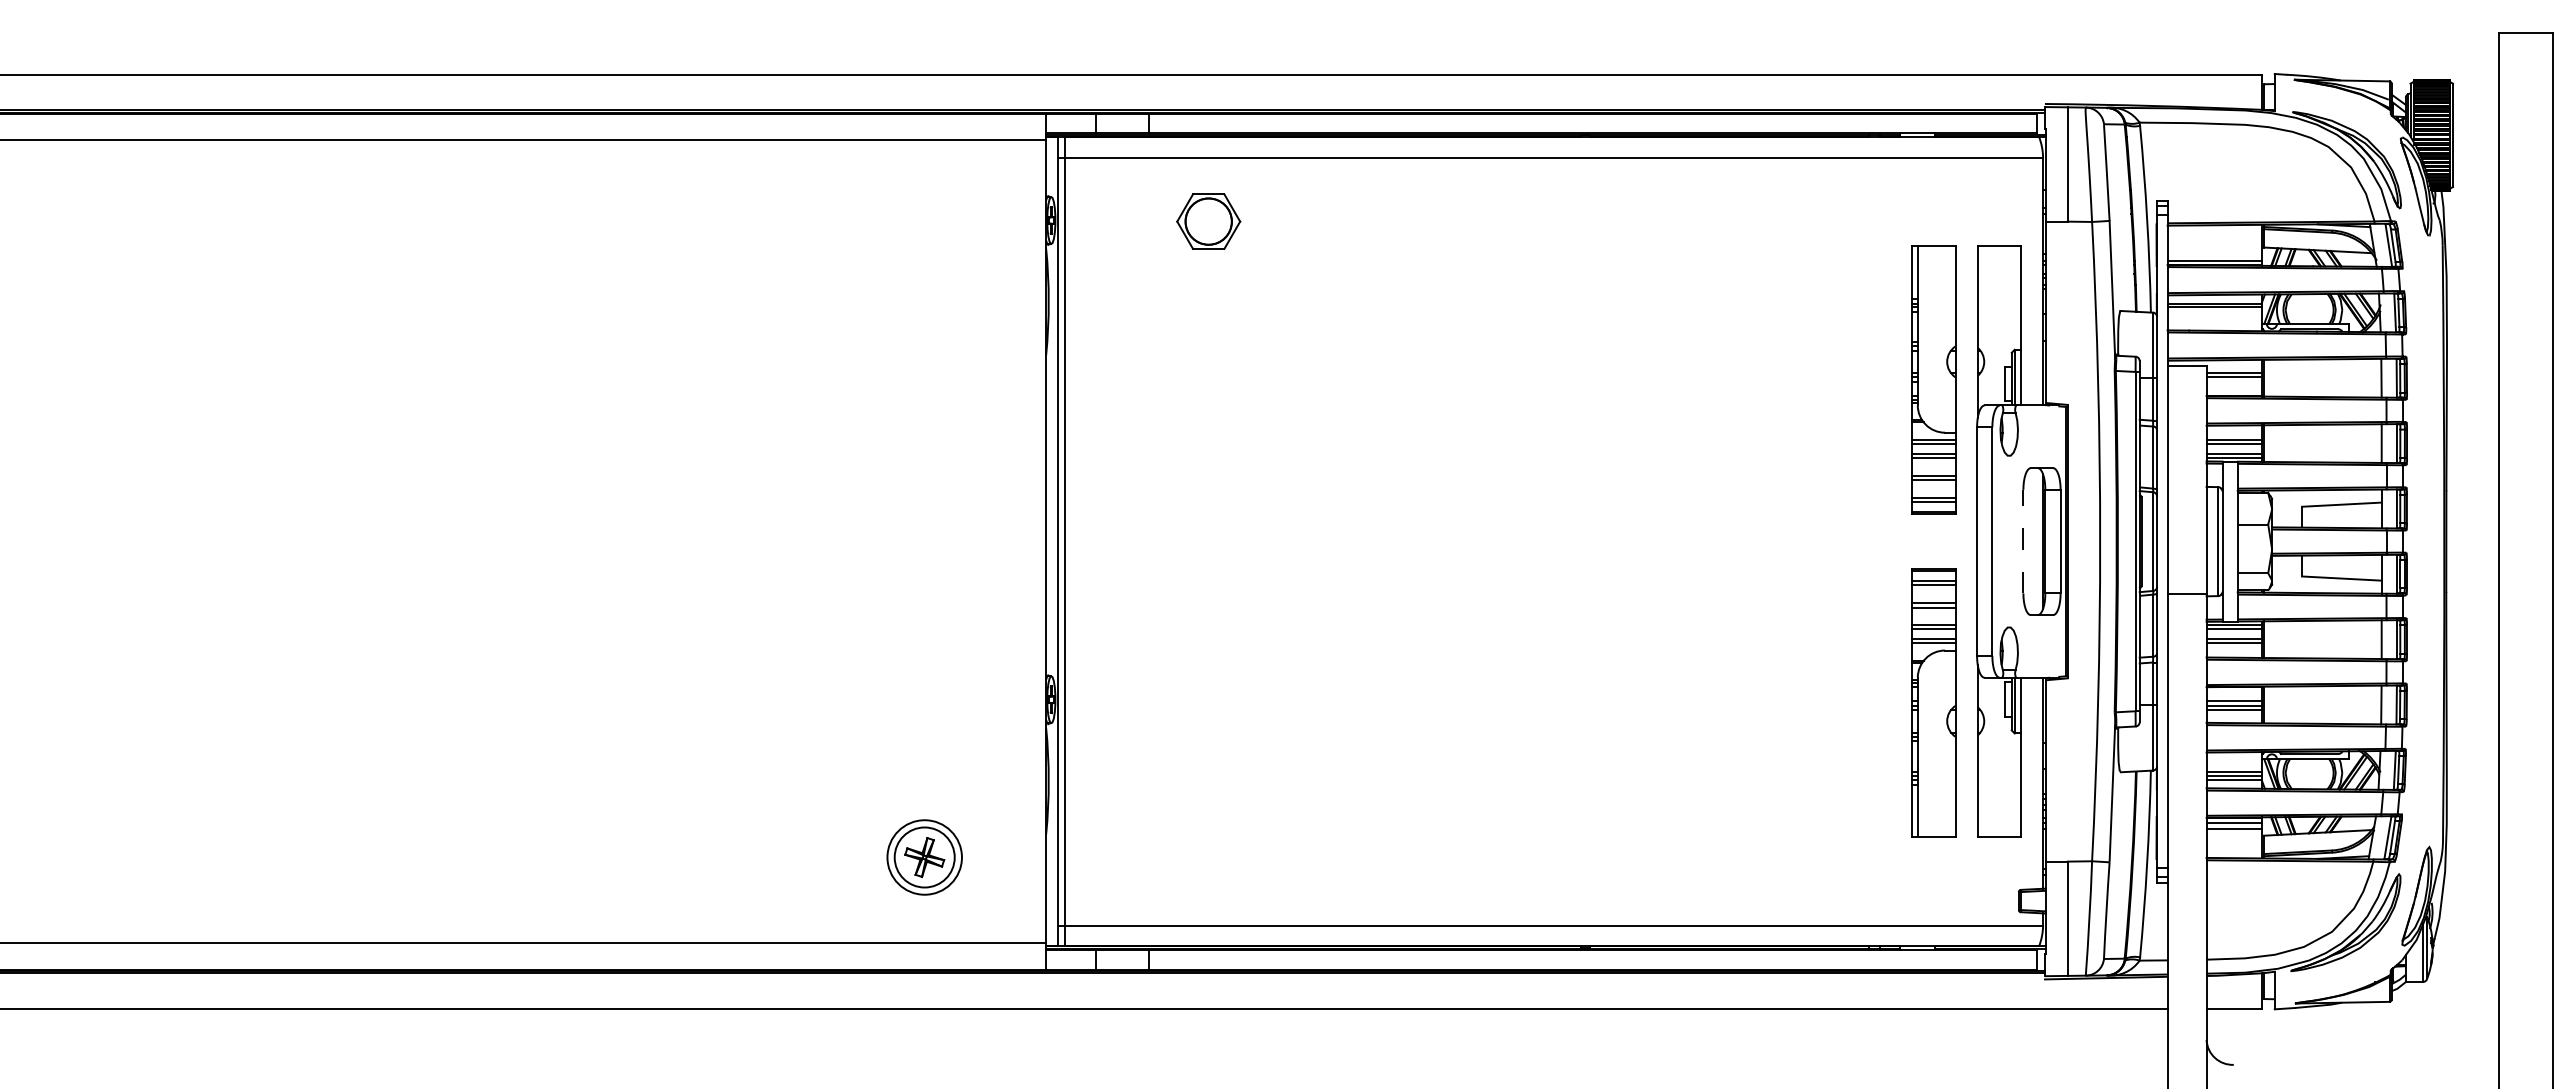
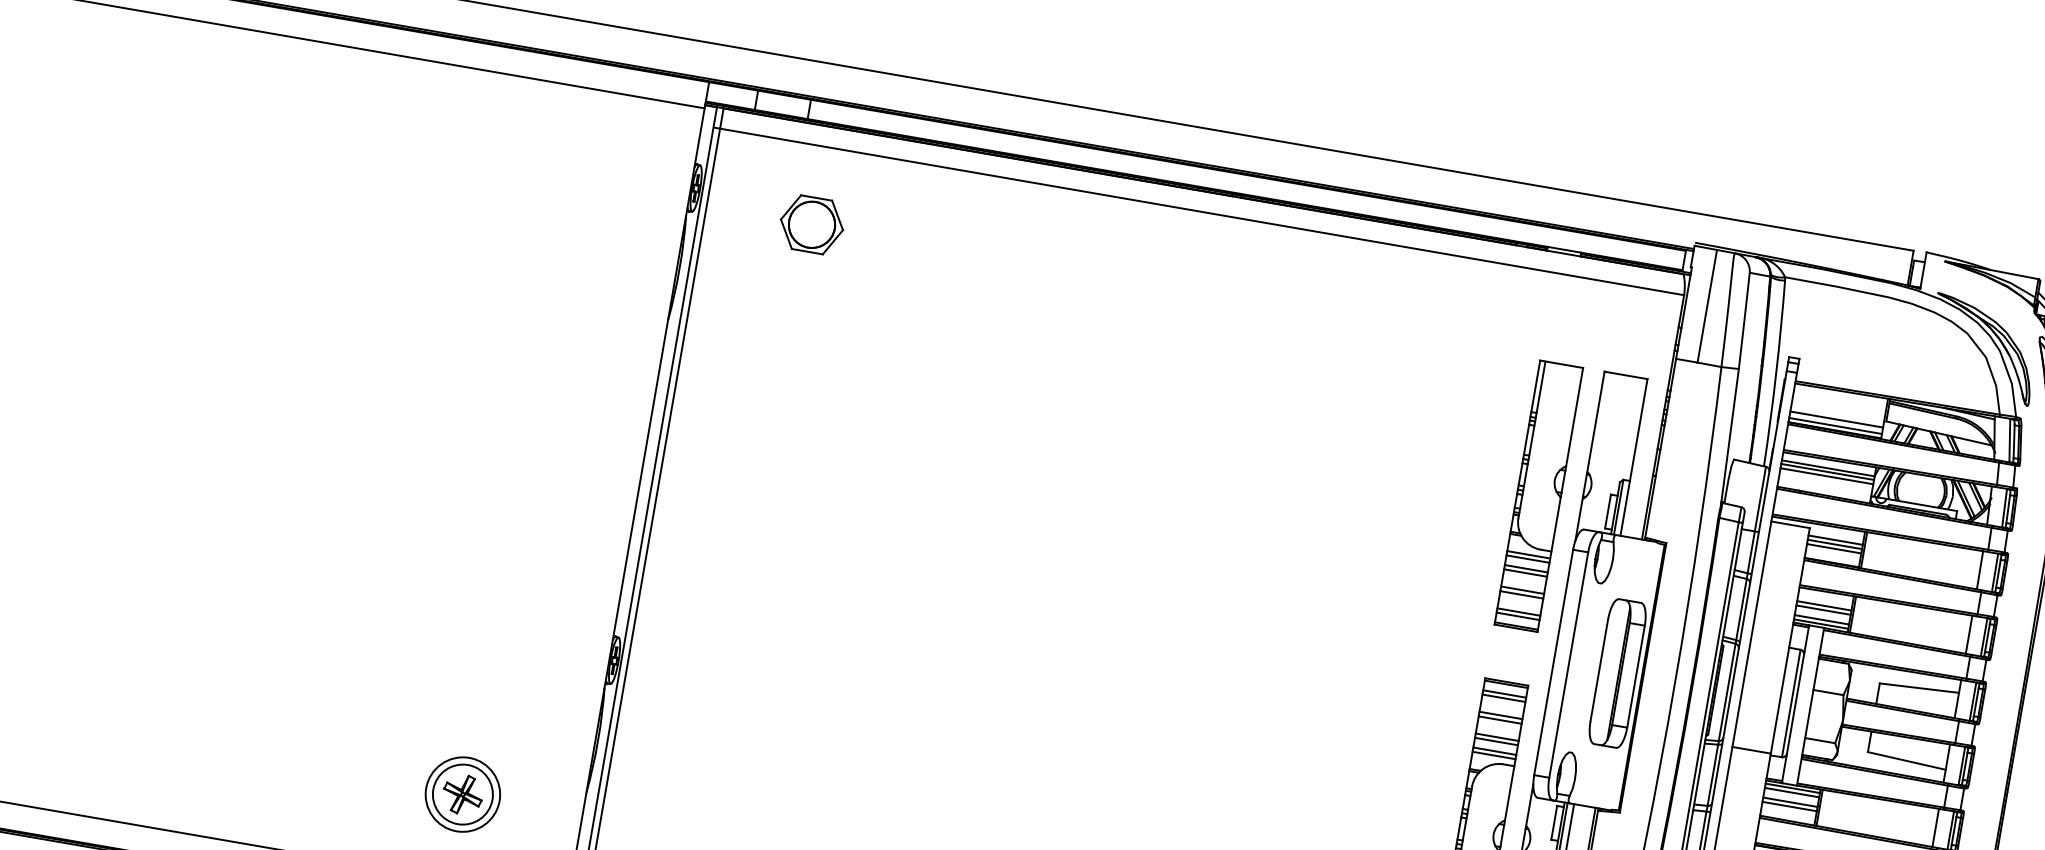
part: (1208, 221) -> (811, 224), moved
line: (2214, 254) -> (1836, 419), added
line: (2214, 311) -> (1826, 476), added
line: (2233, 381) -> (1833, 548), added
line: (2023, 541) -> (1599, 670), dashed -> solid

